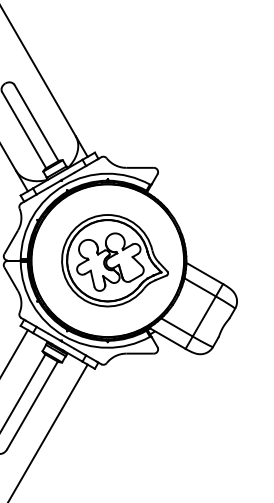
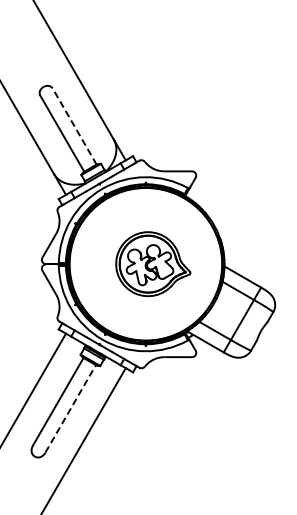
line: (36, 122) -> (74, 126), solid -> dashed
part: (115, 259) -> (153, 263), size x0.7
line: (32, 404) -> (70, 408), solid -> dashed

